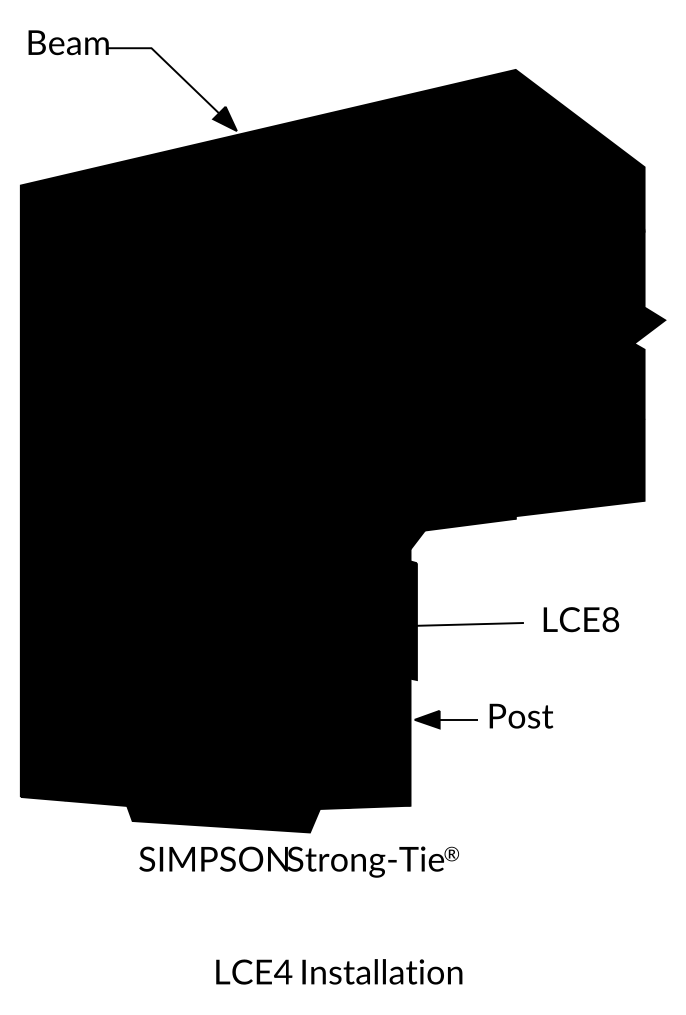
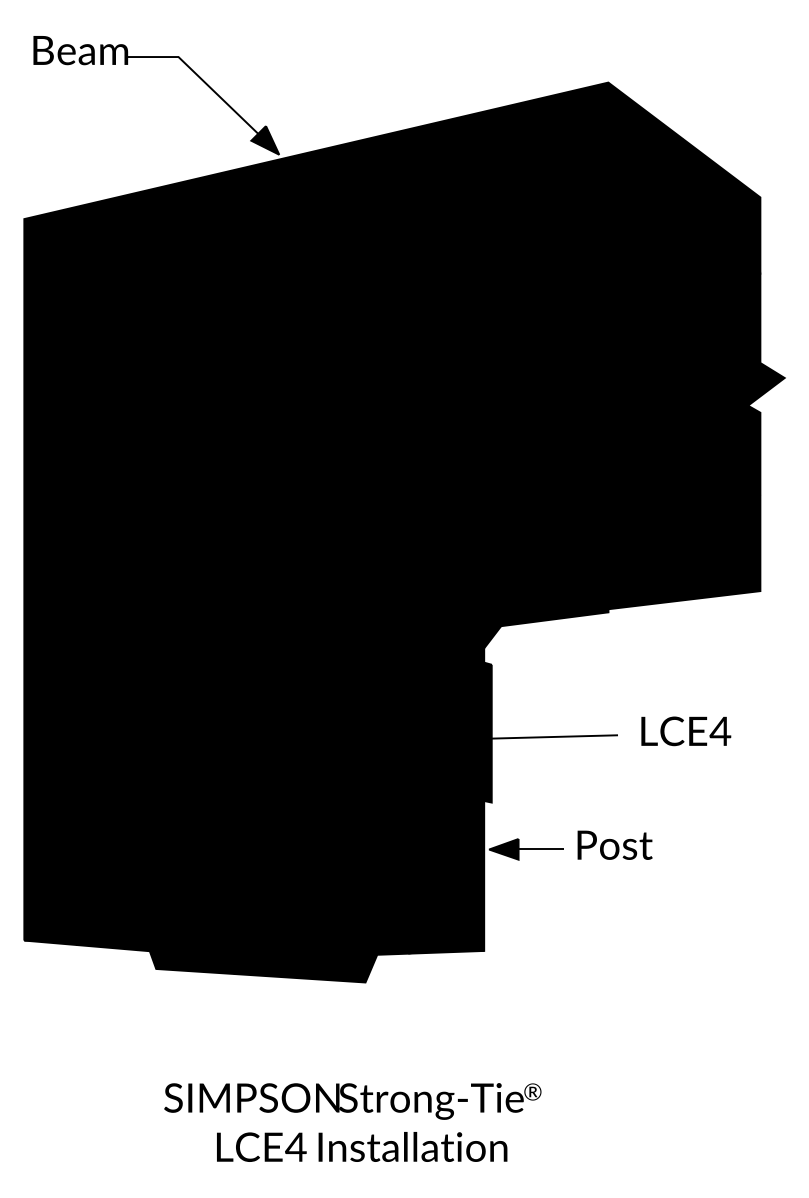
text: (610, 619) -> (720, 731), LCE8 -> LCE4
text: (298, 862) -> (352, 1101), moved
text: (339, 971) -> (362, 1146), moved

